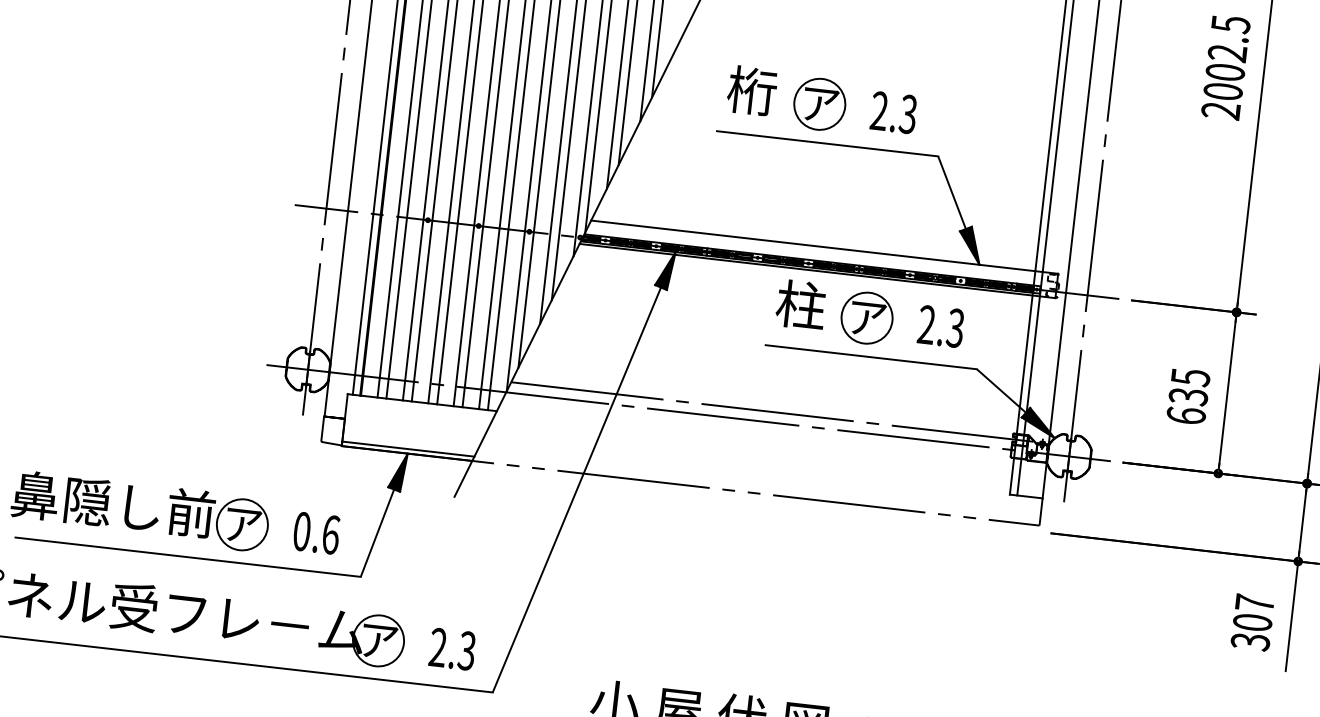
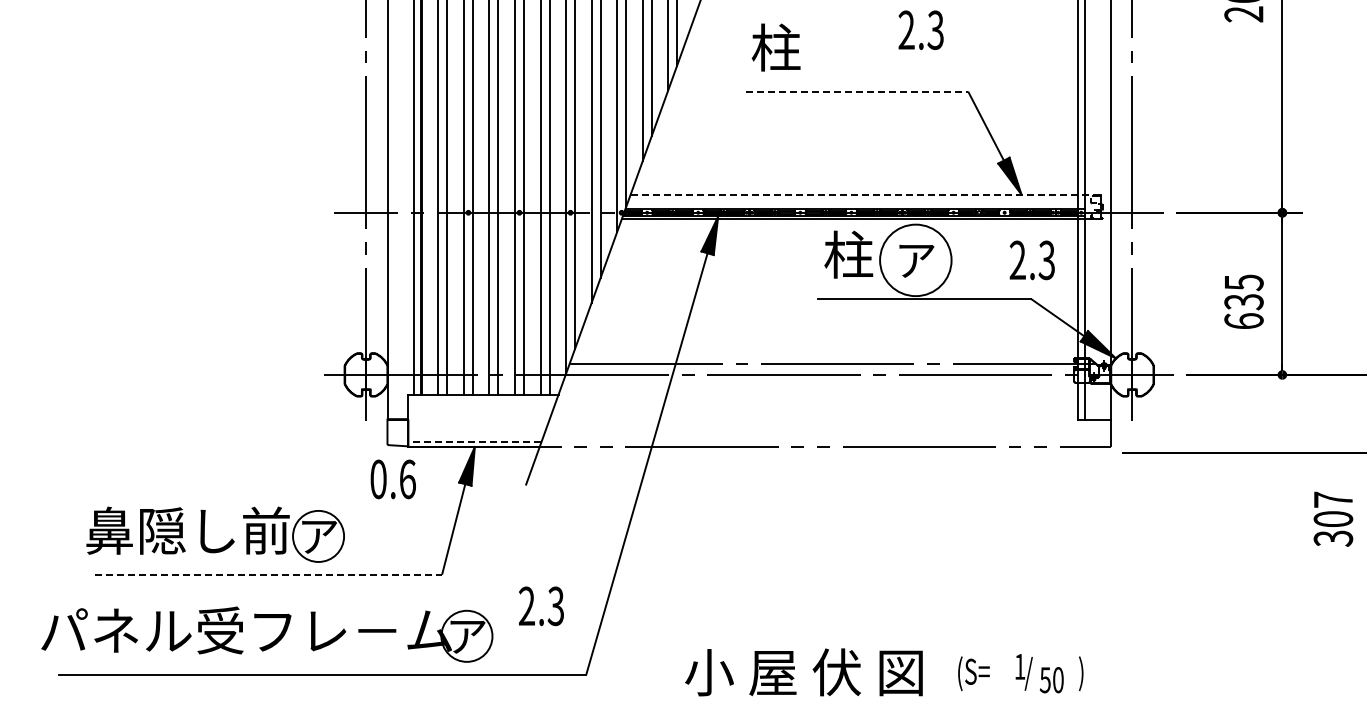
text: (751, 90) -> (775, 47), 桁 -> 柱
part: (819, 103) -> (844, 52), removed
text: (893, 111) -> (920, 29), moved
line: (828, 143) -> (857, 91), solid -> dashed
line: (825, 247) -> (866, 194), solid -> dashed
circle: (866, 317) -> (915, 259), size x1.4
text: (940, 326) -> (1031, 260), moved
line: (407, 449) -> (474, 442), solid -> dashed
text: (315, 533) -> (392, 479), moved
line: (188, 556) -> (268, 574), solid -> dashed
text: (452, 649) -> (541, 606), moved

